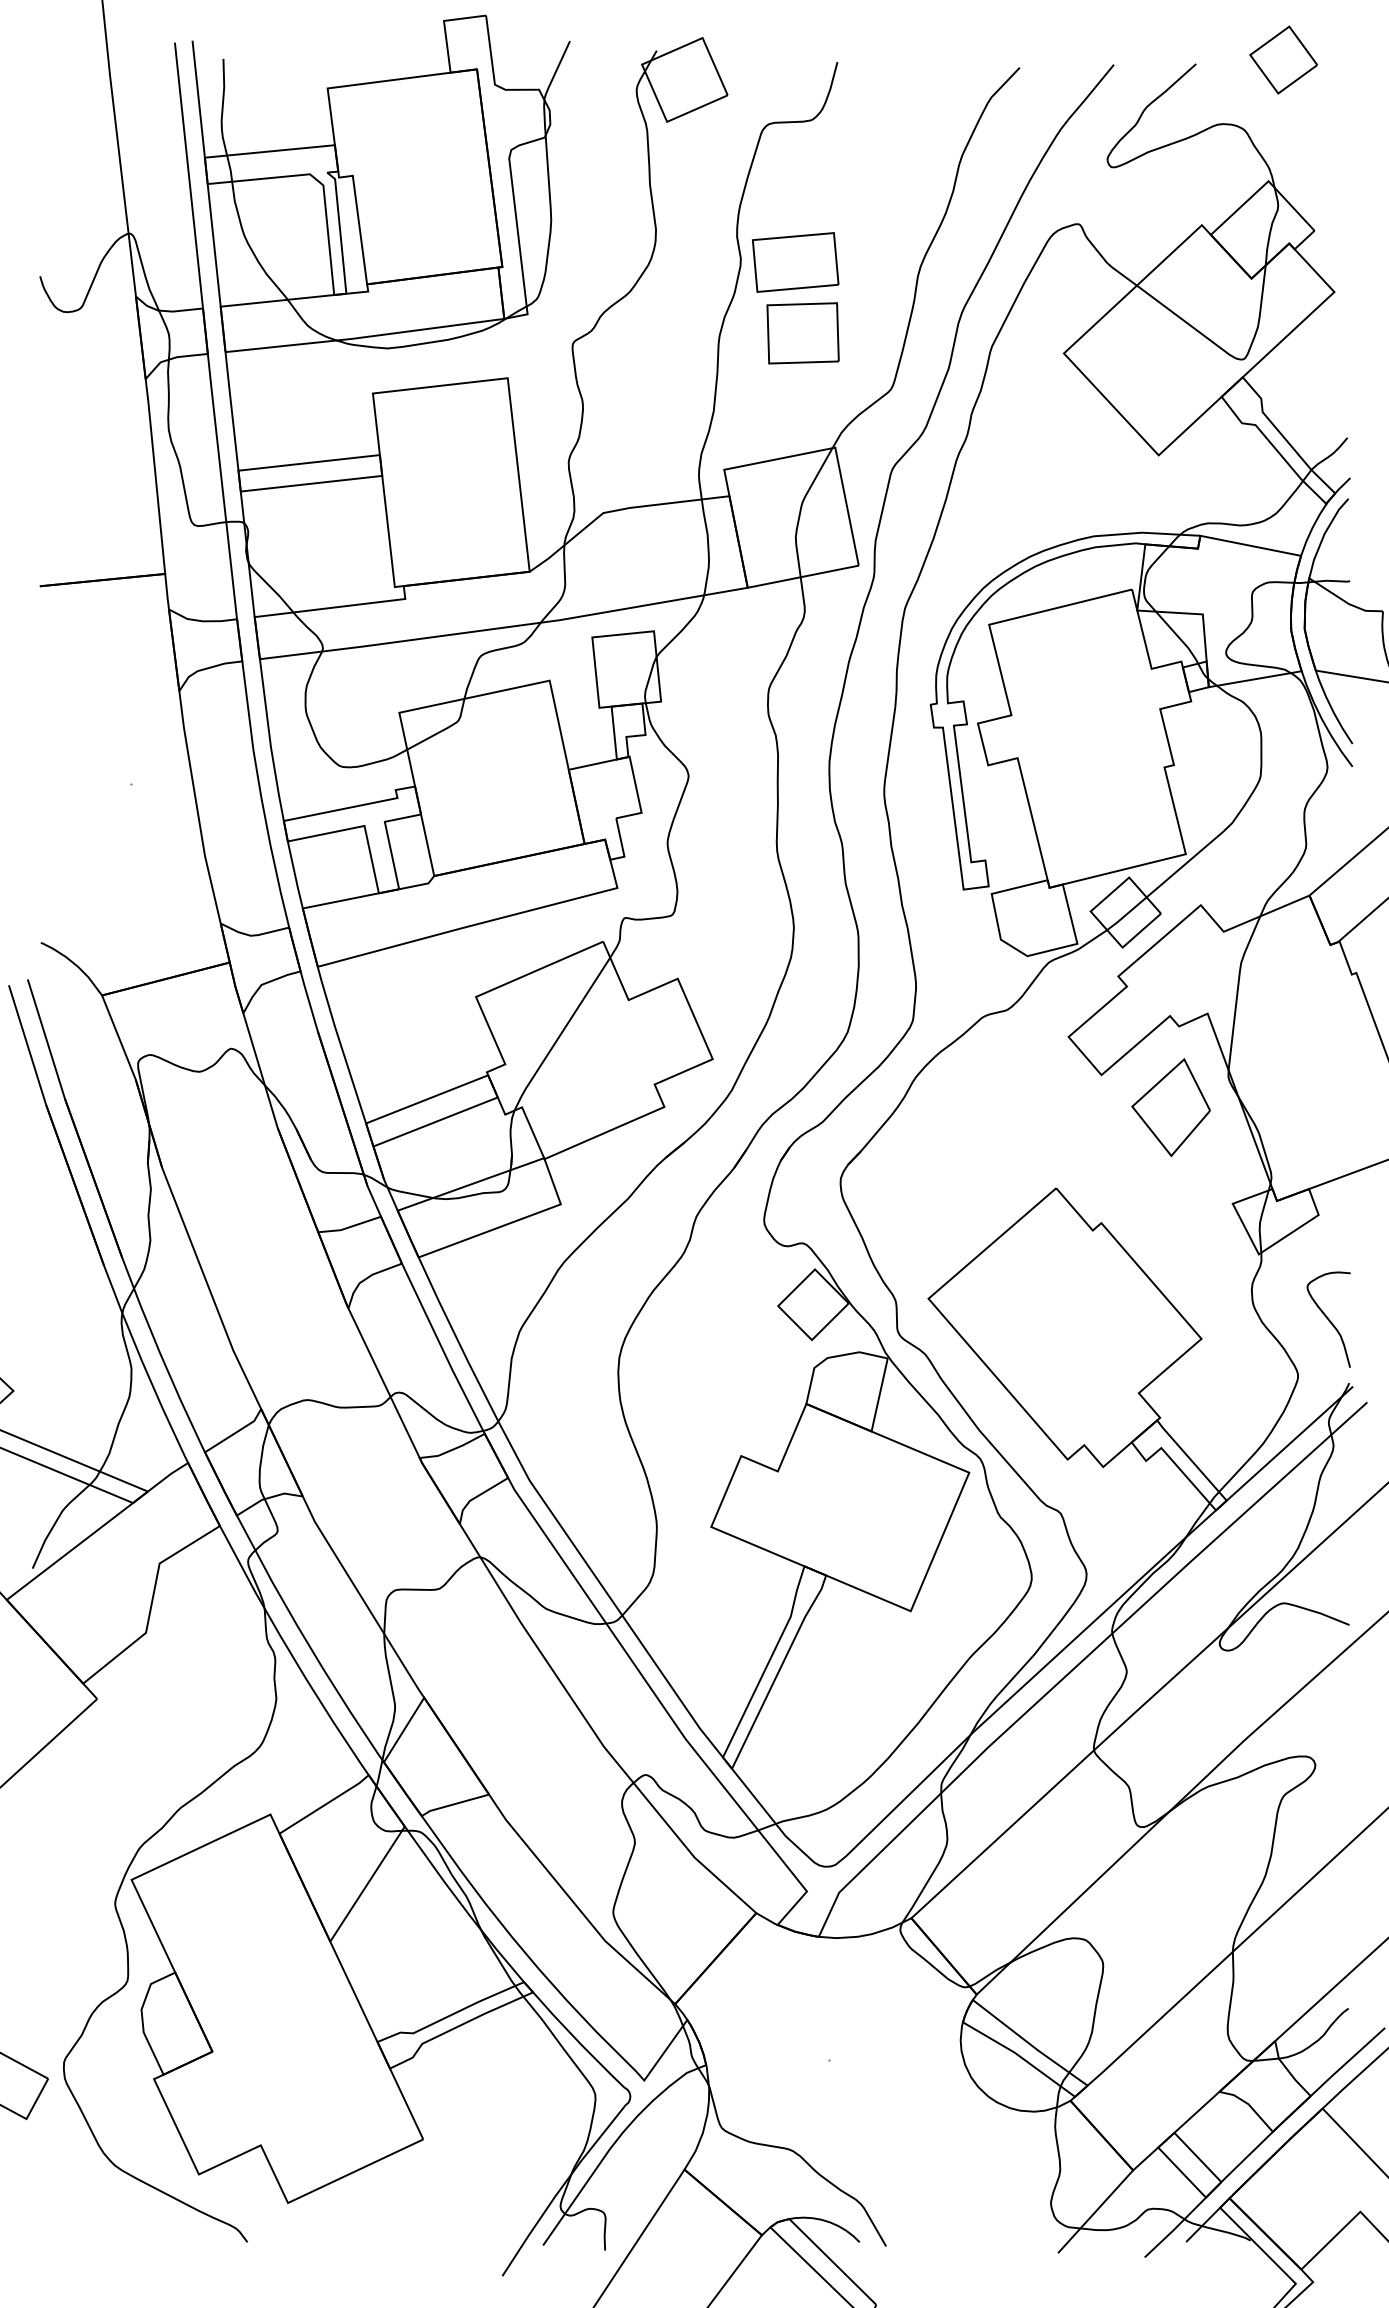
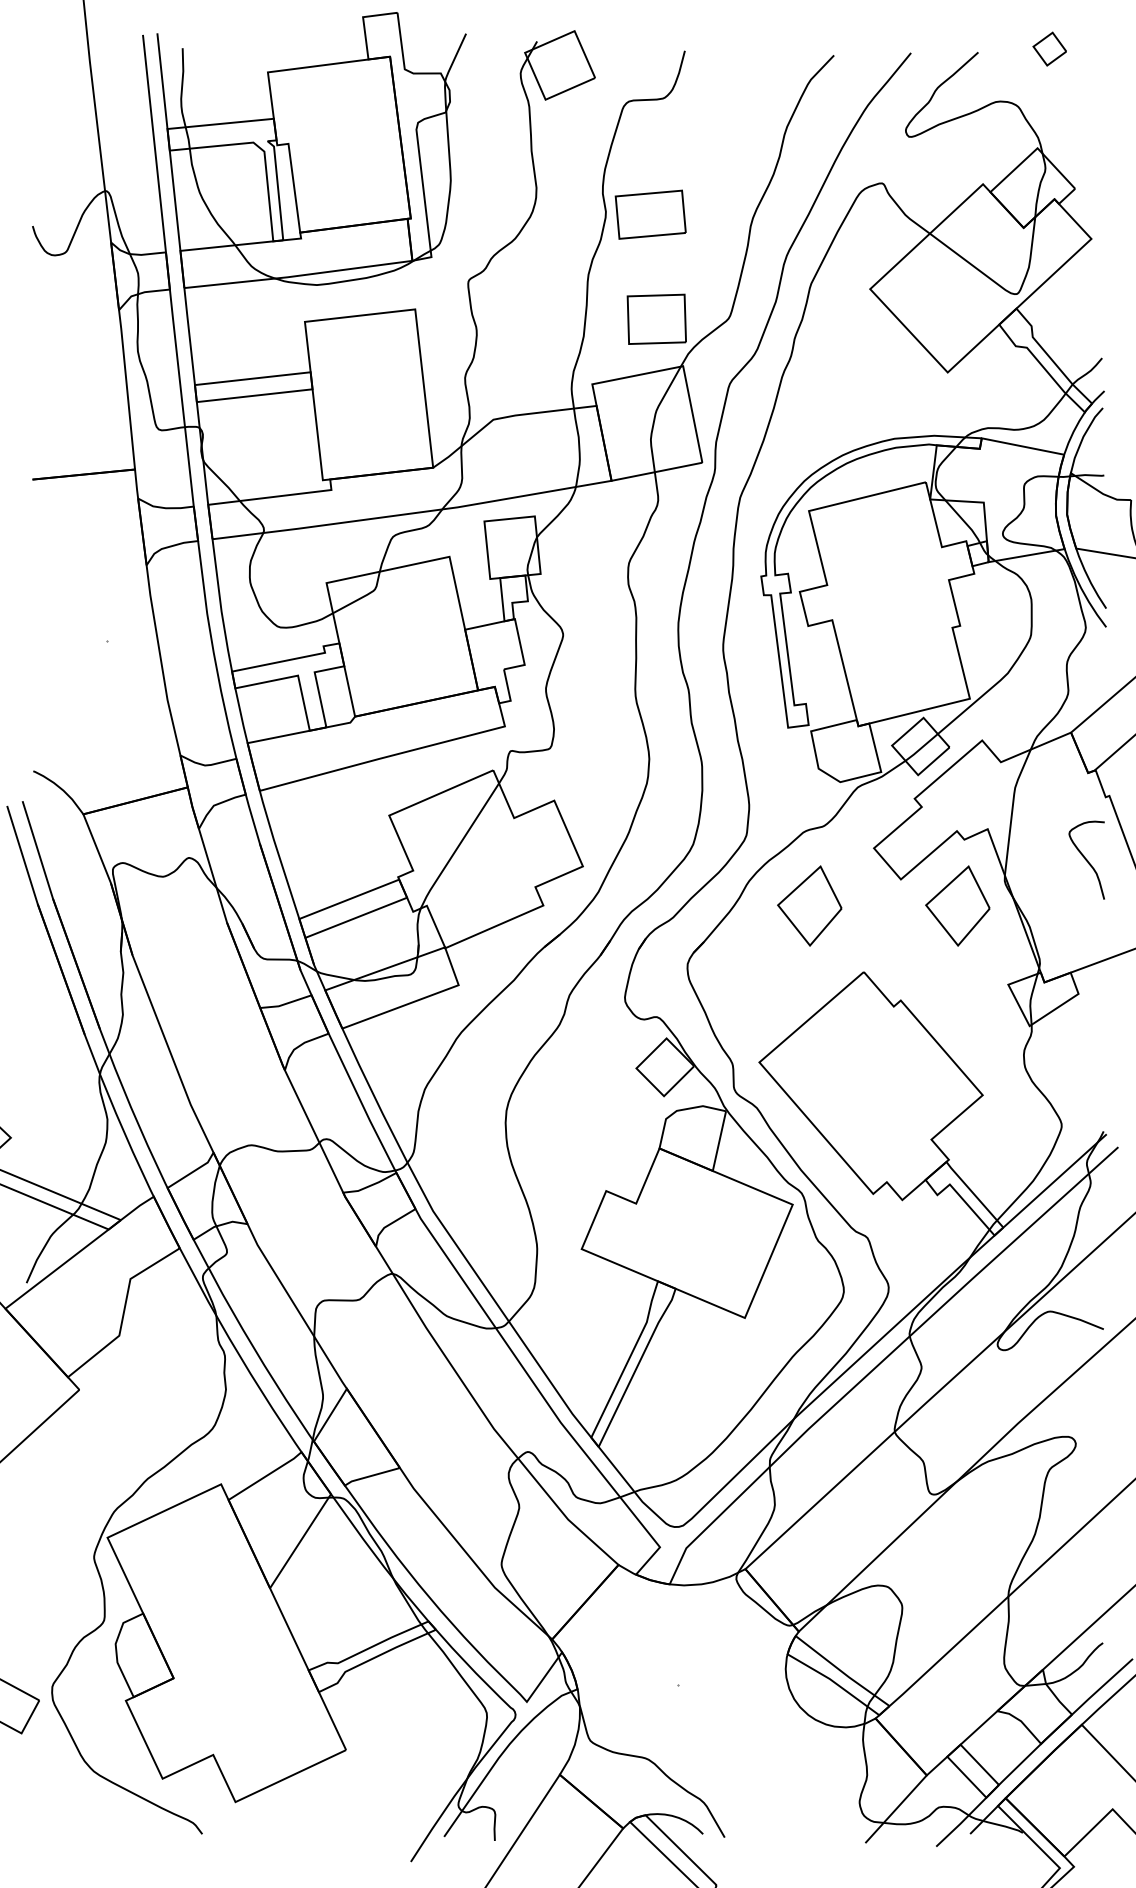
part: (1283, 59) -> (1049, 48), size x0.6
part: (802, 333) -> (656, 319), moved
part: (989, 1107) -> (809, 905), added
curve: (1328, 1319) -> (1086, 860), moved

